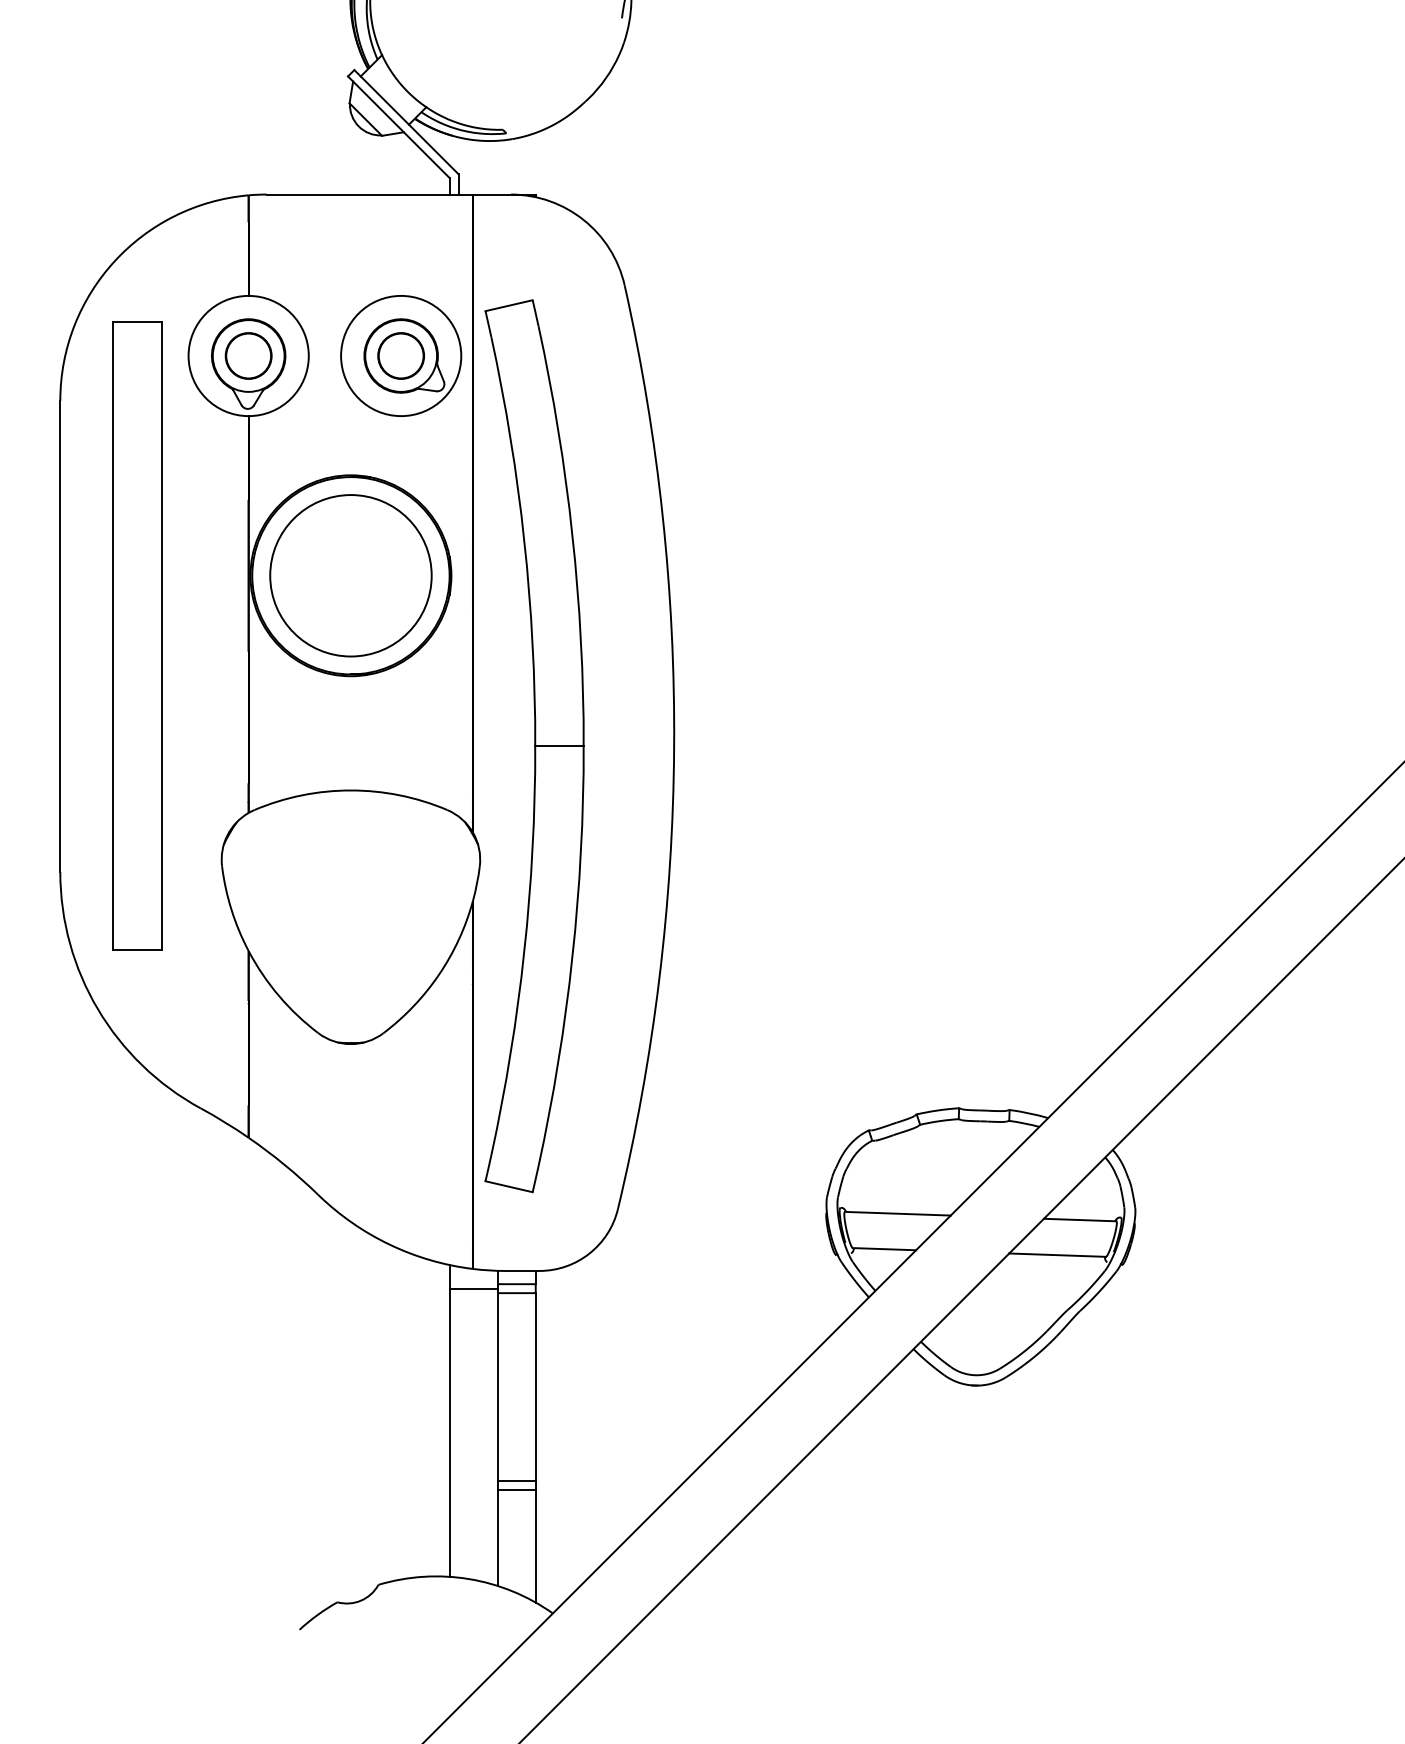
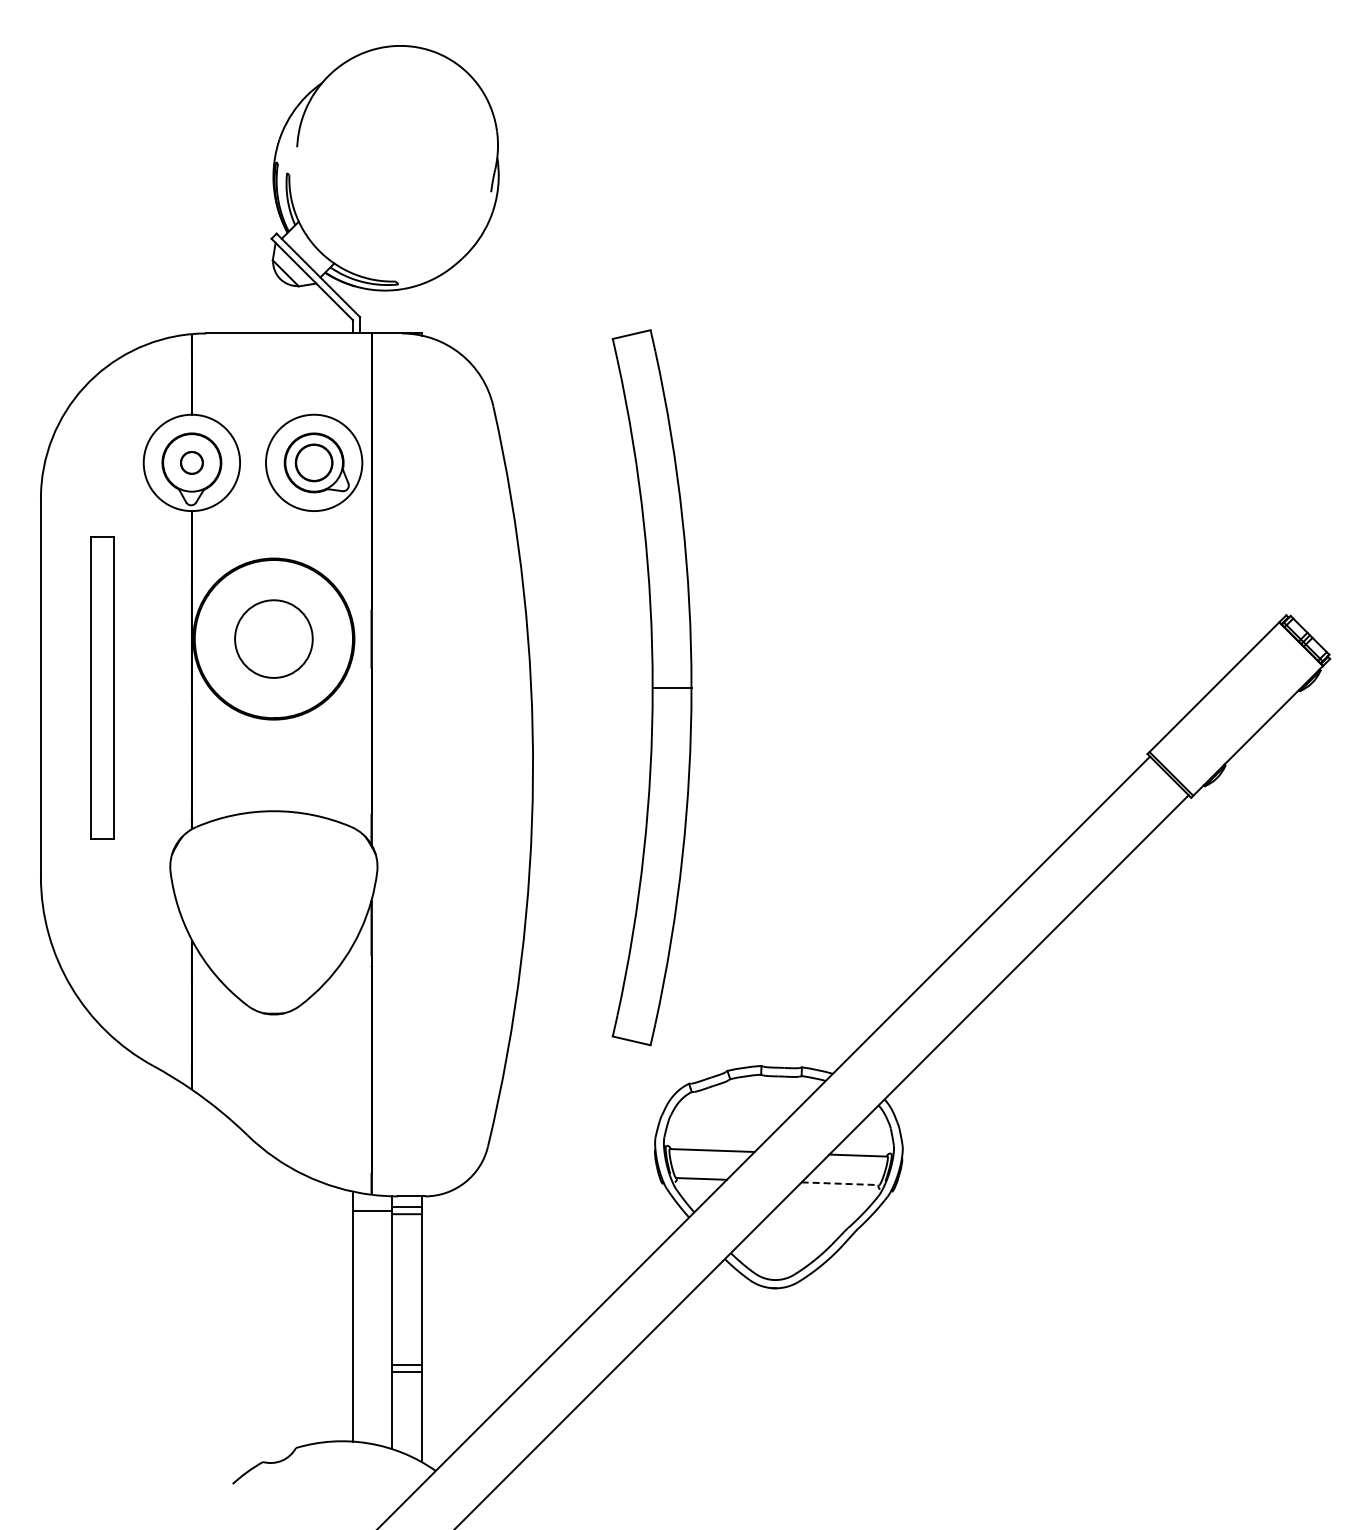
part: (248, 355) -> (191, 462), size x0.6
circle: (350, 575) -> (273, 638), size x0.6
part: (137, 636) -> (102, 687), size x0.6
part: (533, 745) -> (651, 687), moved
line: (1057, 1254) -> (840, 1183), solid -> dashed

